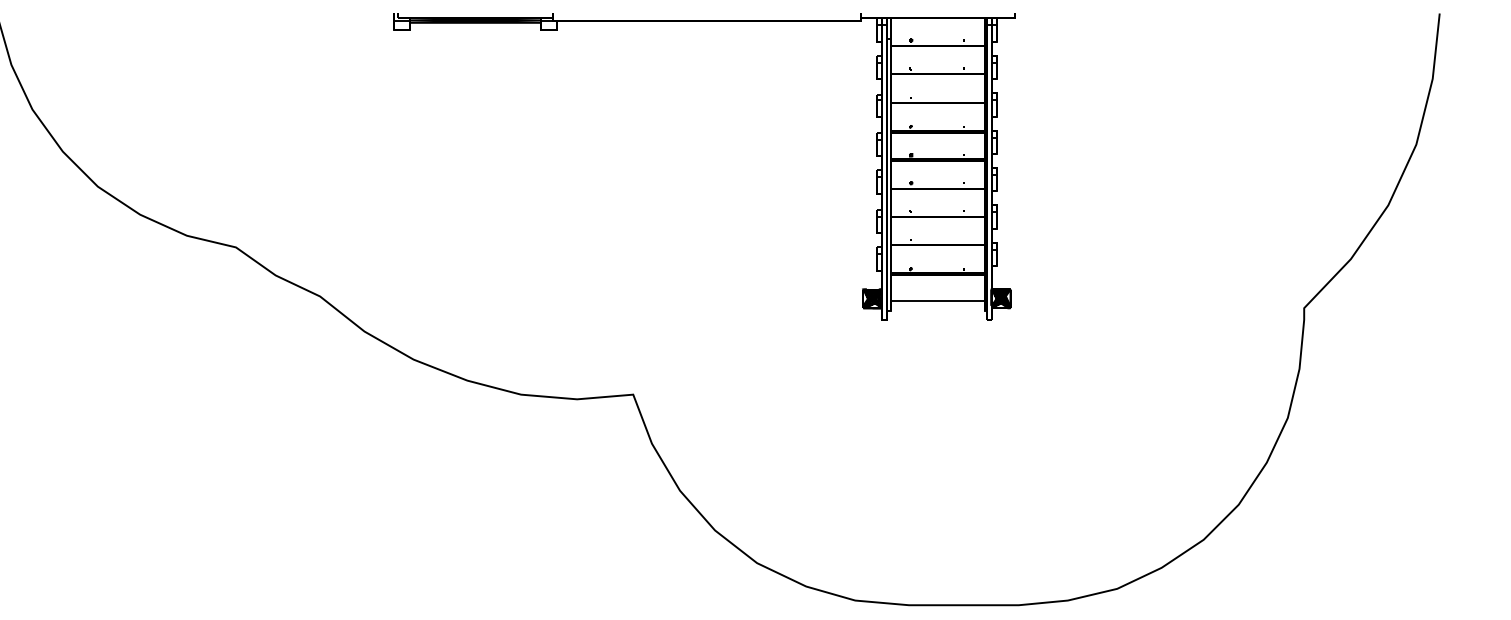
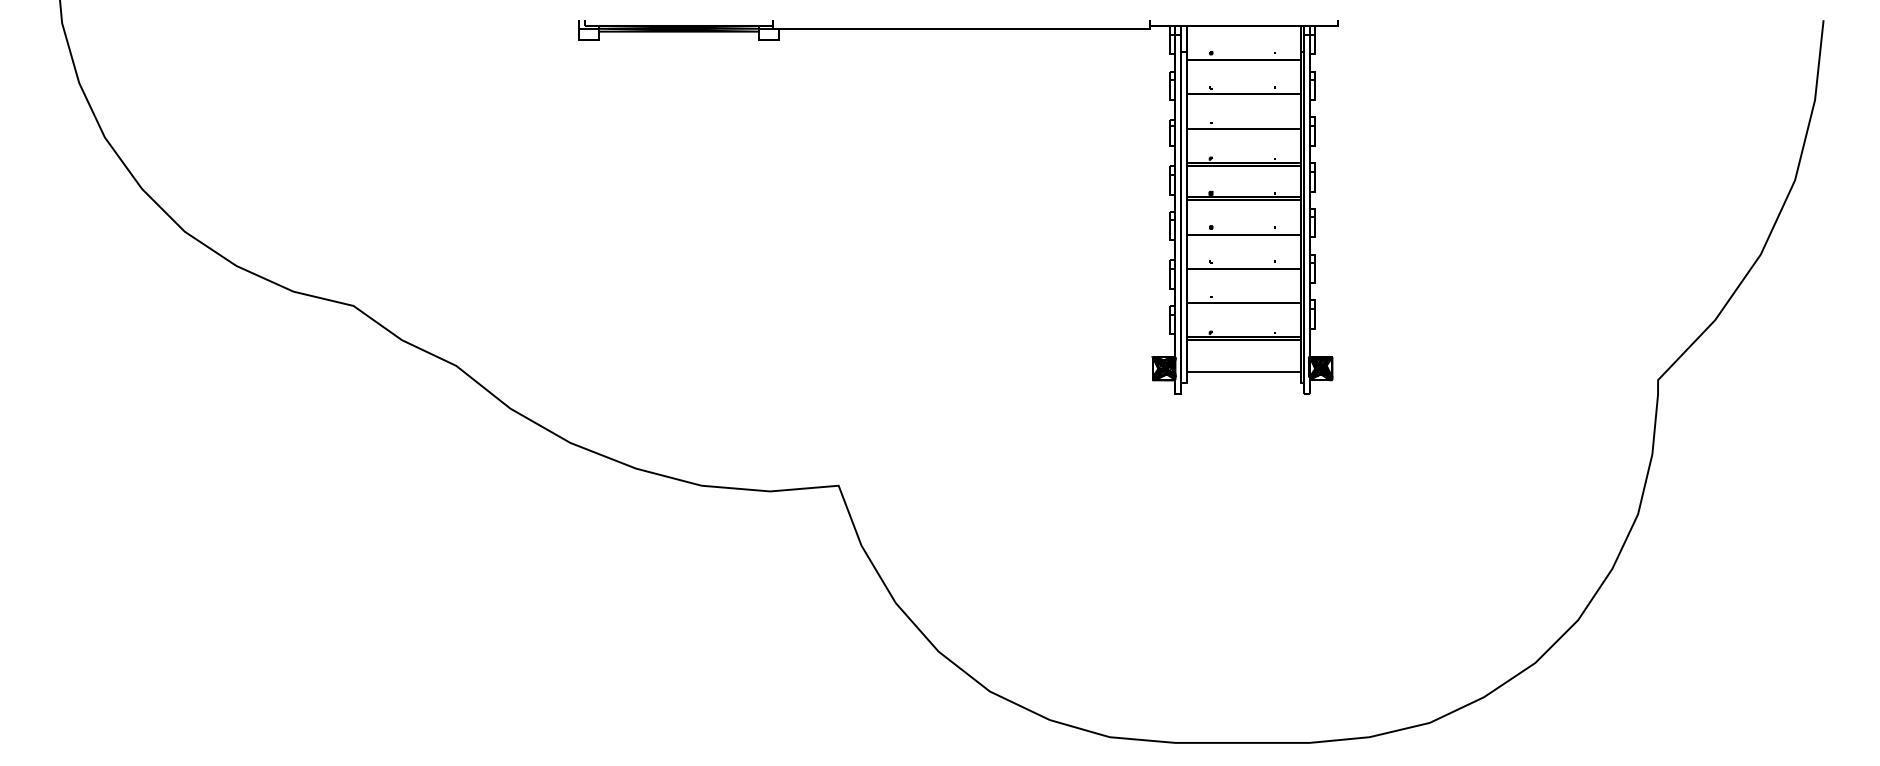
part: (704, 21) -> (958, 29), moved

